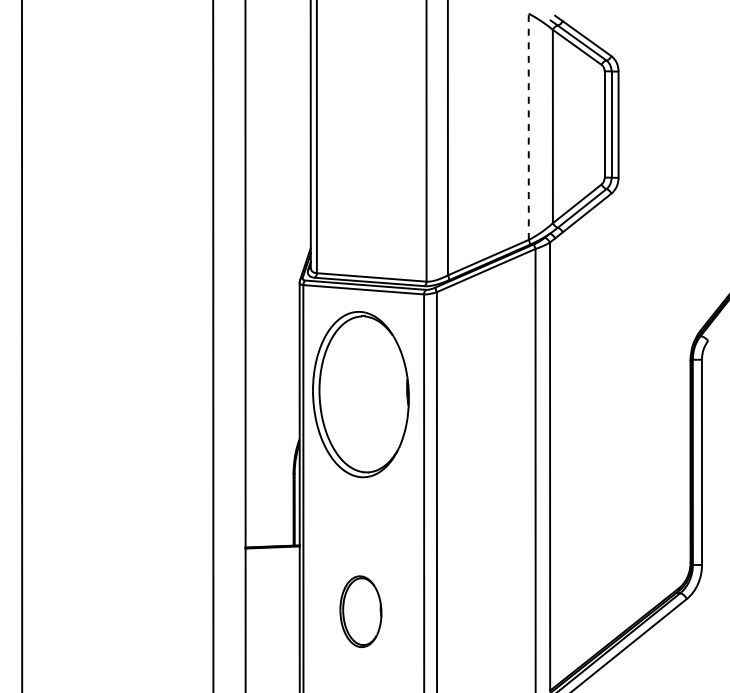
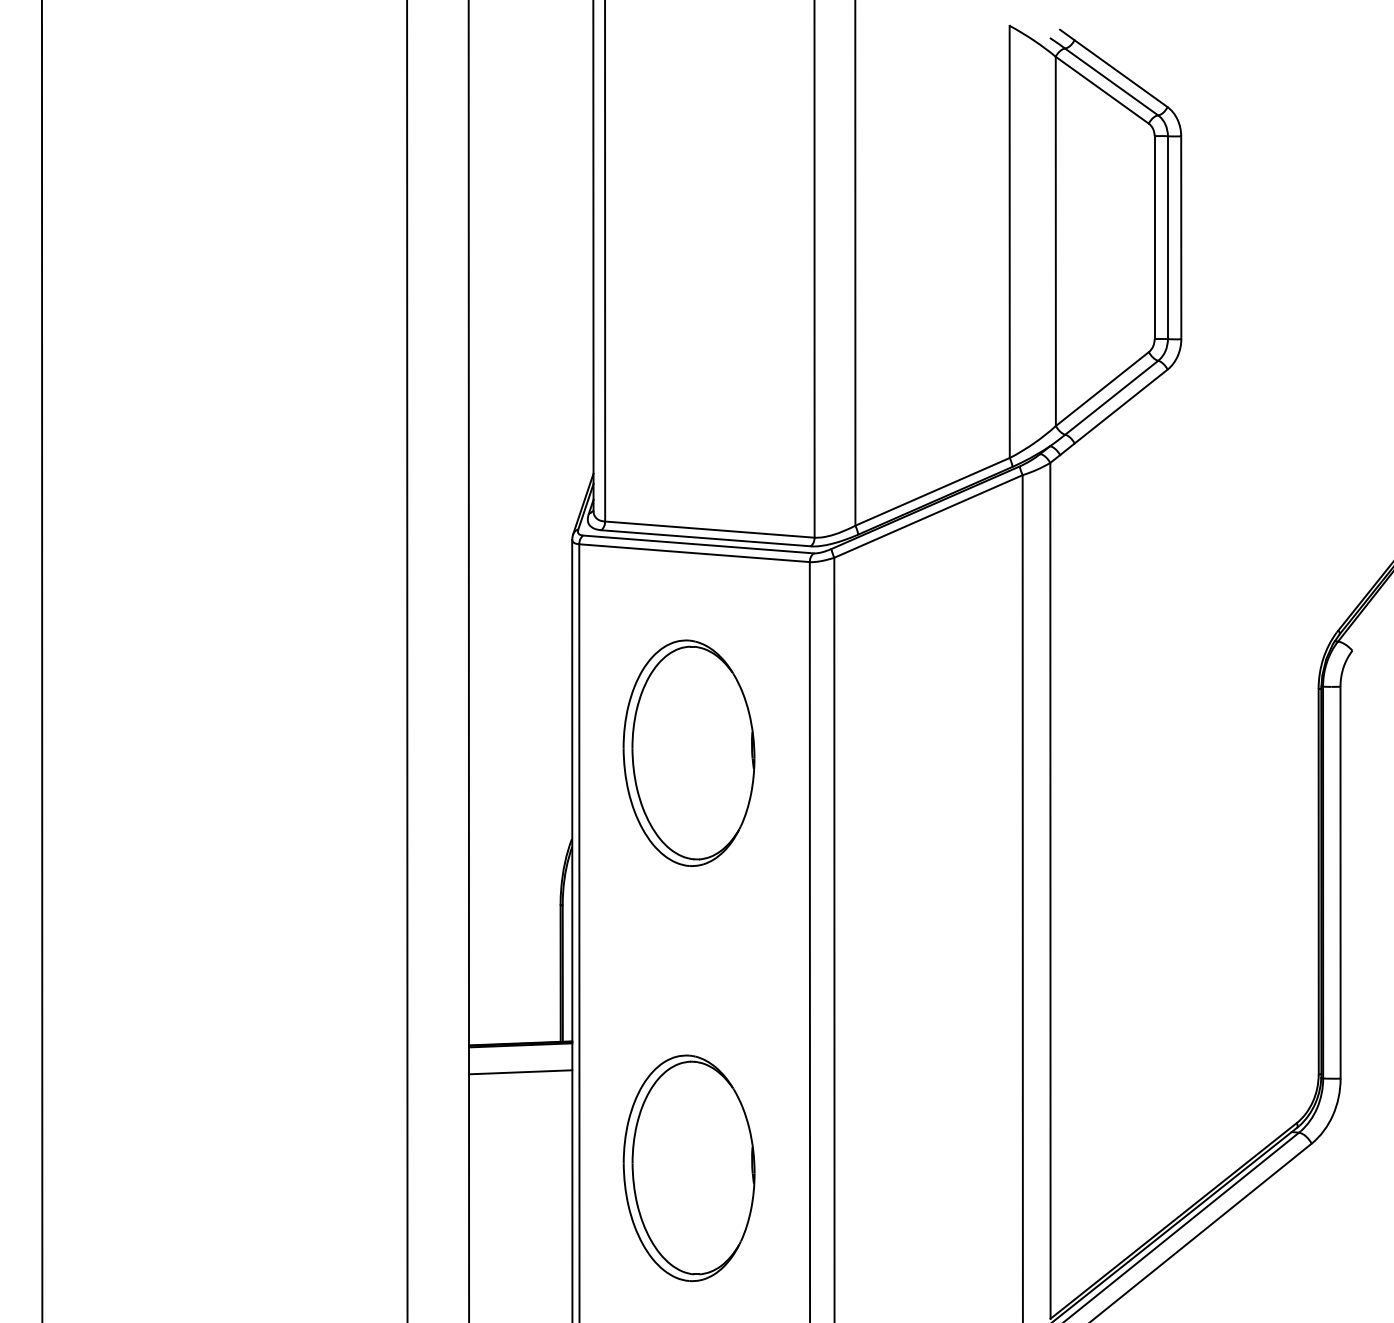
line: (528, 126) -> (1009, 241), dashed -> solid
part: (360, 394) -> (688, 753), size x0.71
line: (272, 561) -> (520, 1072), added
part: (360, 611) -> (688, 1167), size x1.67

